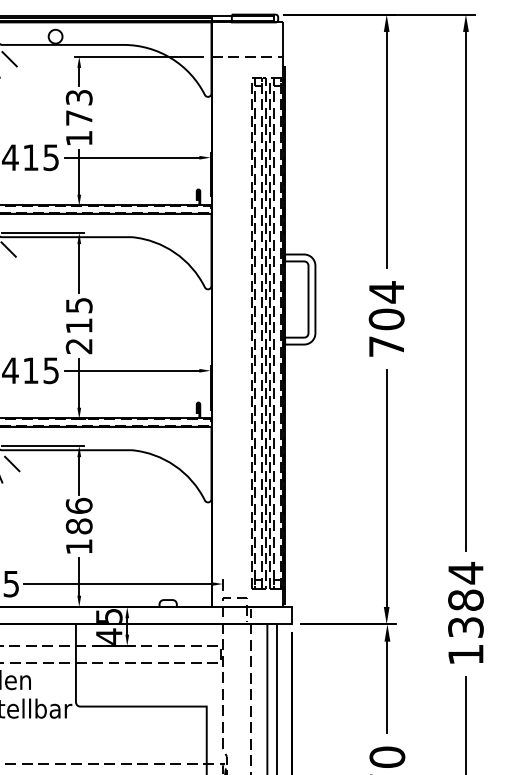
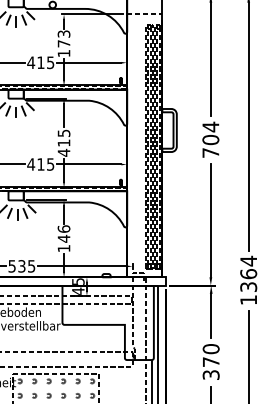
text: (78, 345) -> (63, 152), 215 -> 415
text: (78, 525) -> (63, 238), 186 -> 146
text: (465, 601) -> (248, 274), 1384 -> 1364

